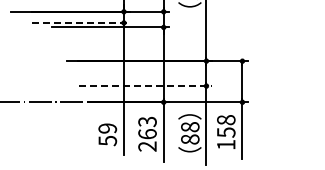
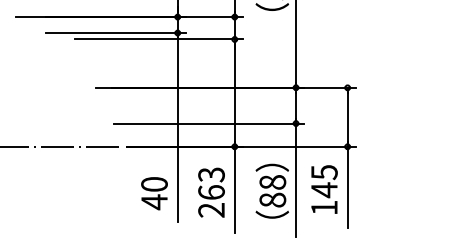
line: (81, 22) -> (116, 32), dashed -> solid
line: (146, 86) -> (210, 124), dashed -> solid
text: (226, 126) -> (324, 181), 158 -> 145
text: (107, 134) -> (154, 192), 59 -> 40

